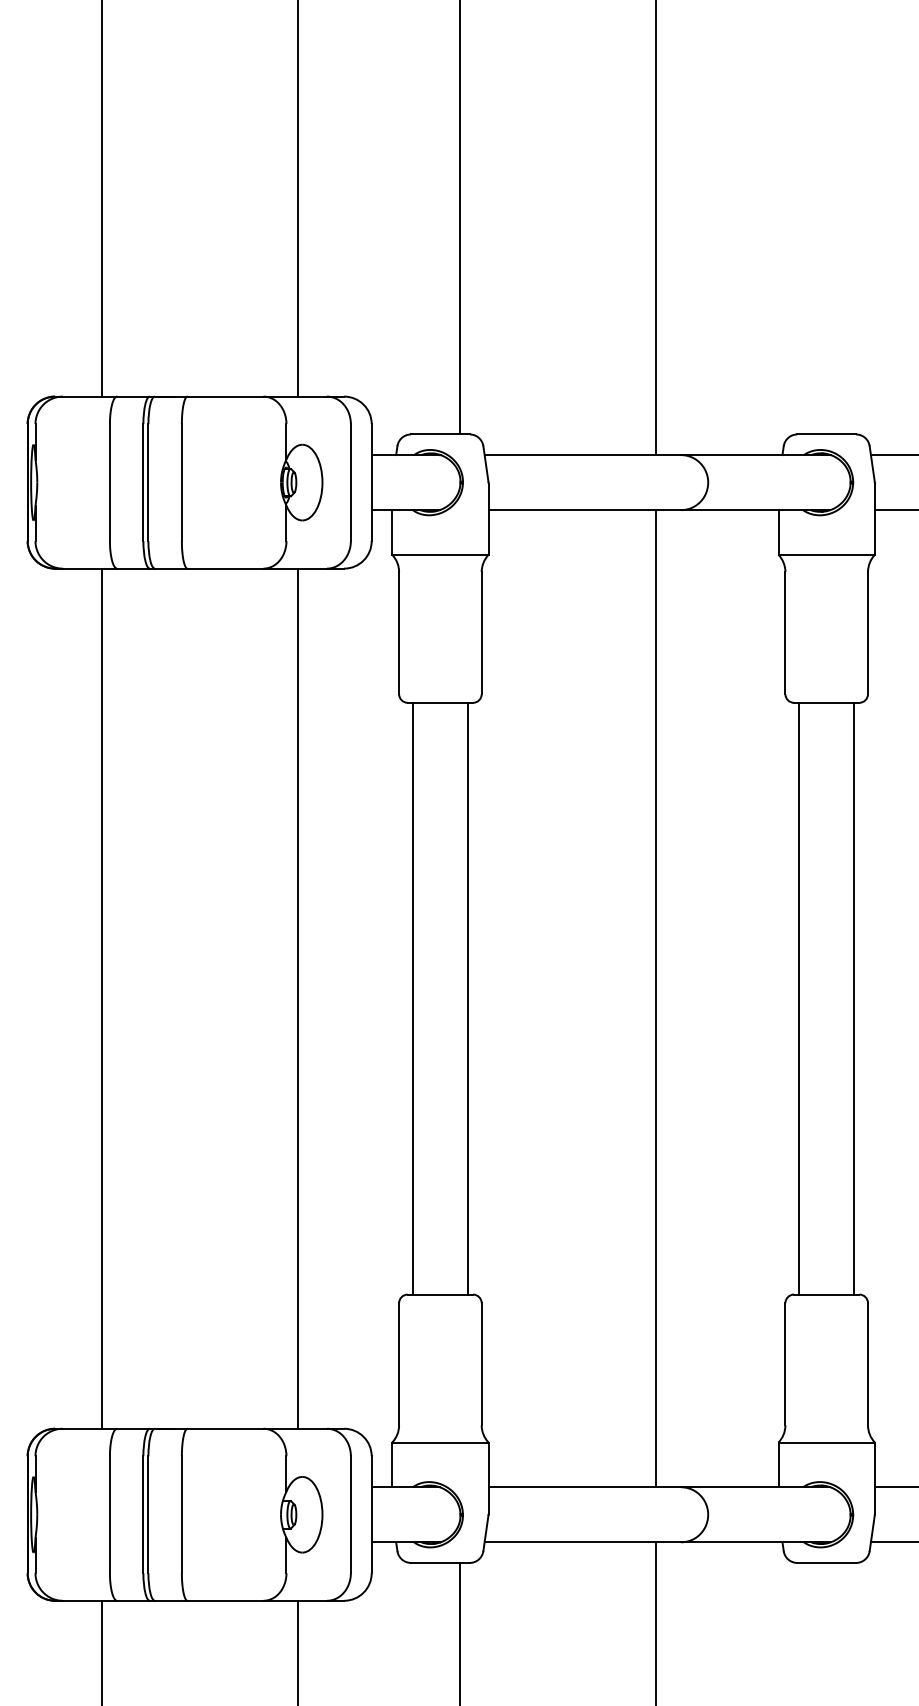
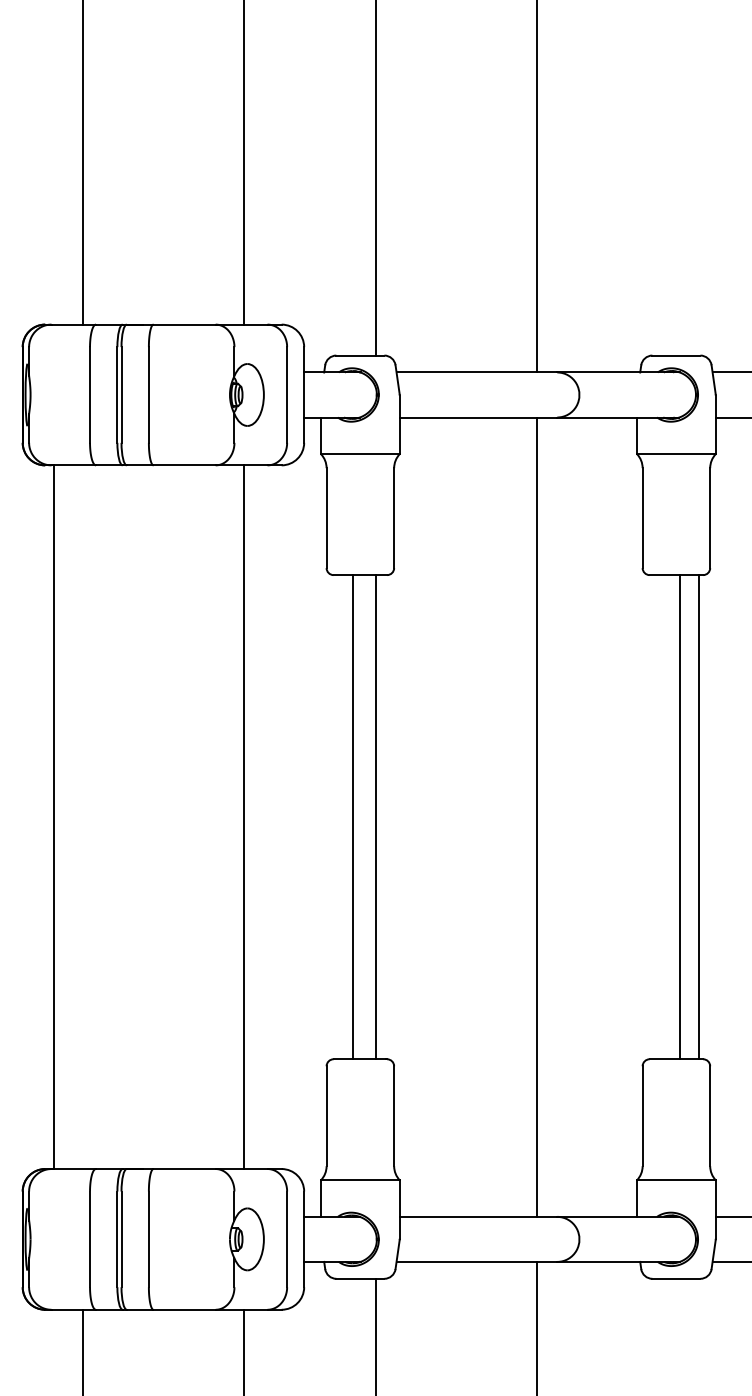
line: (101, 998) -> (53, 817), moved
line: (412, 998) -> (375, 817), moved
line: (467, 998) -> (352, 817), moved
line: (799, 998) -> (680, 817), moved

